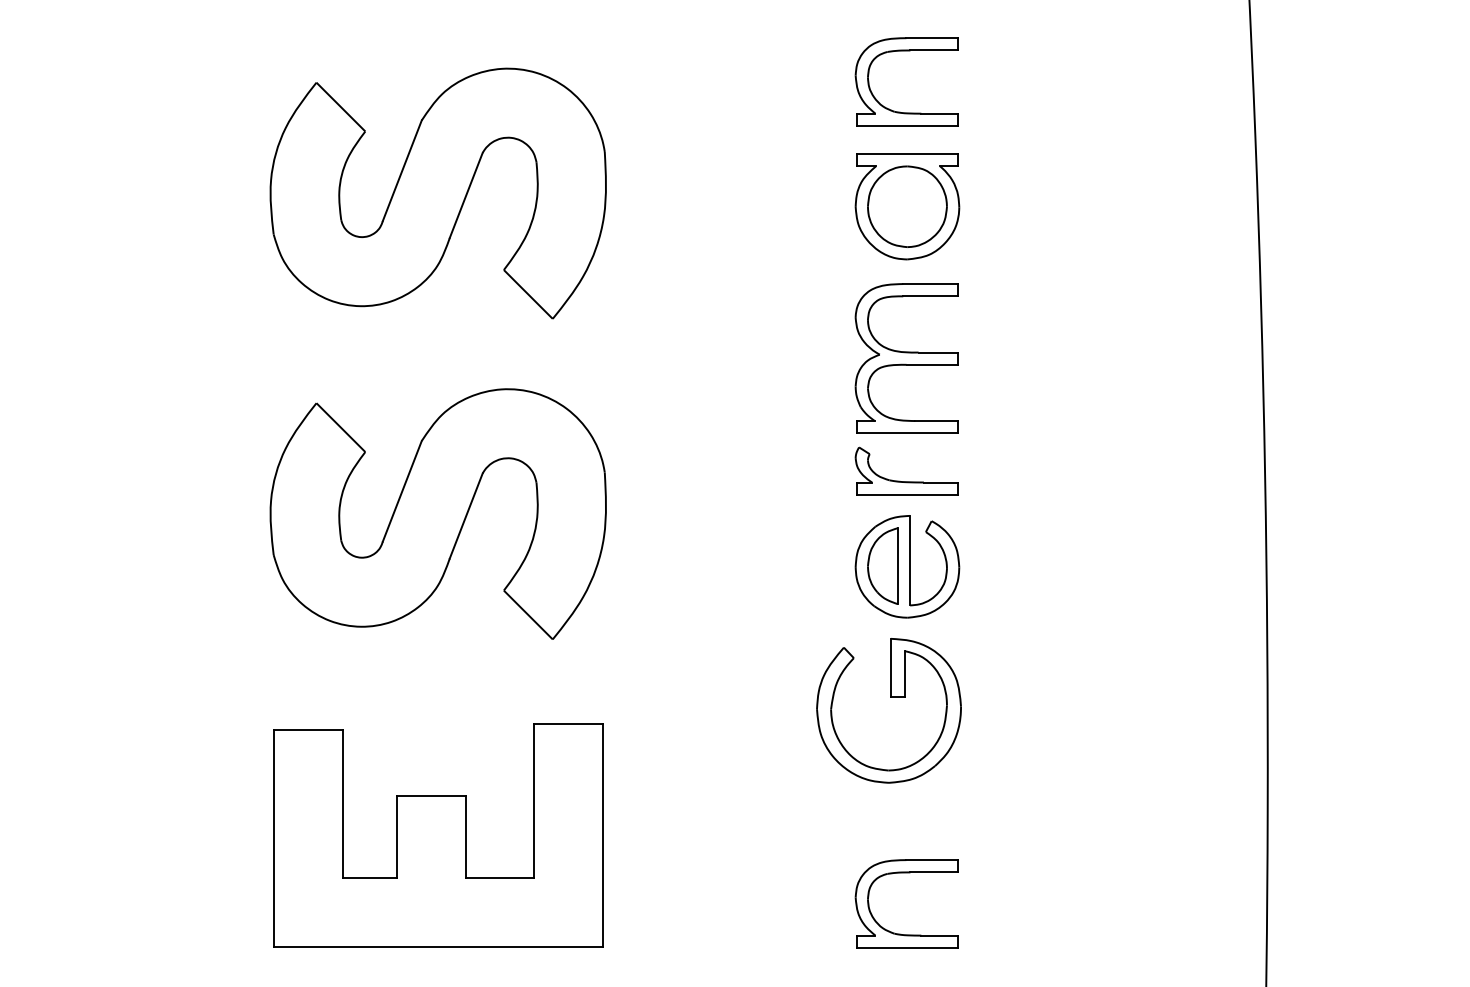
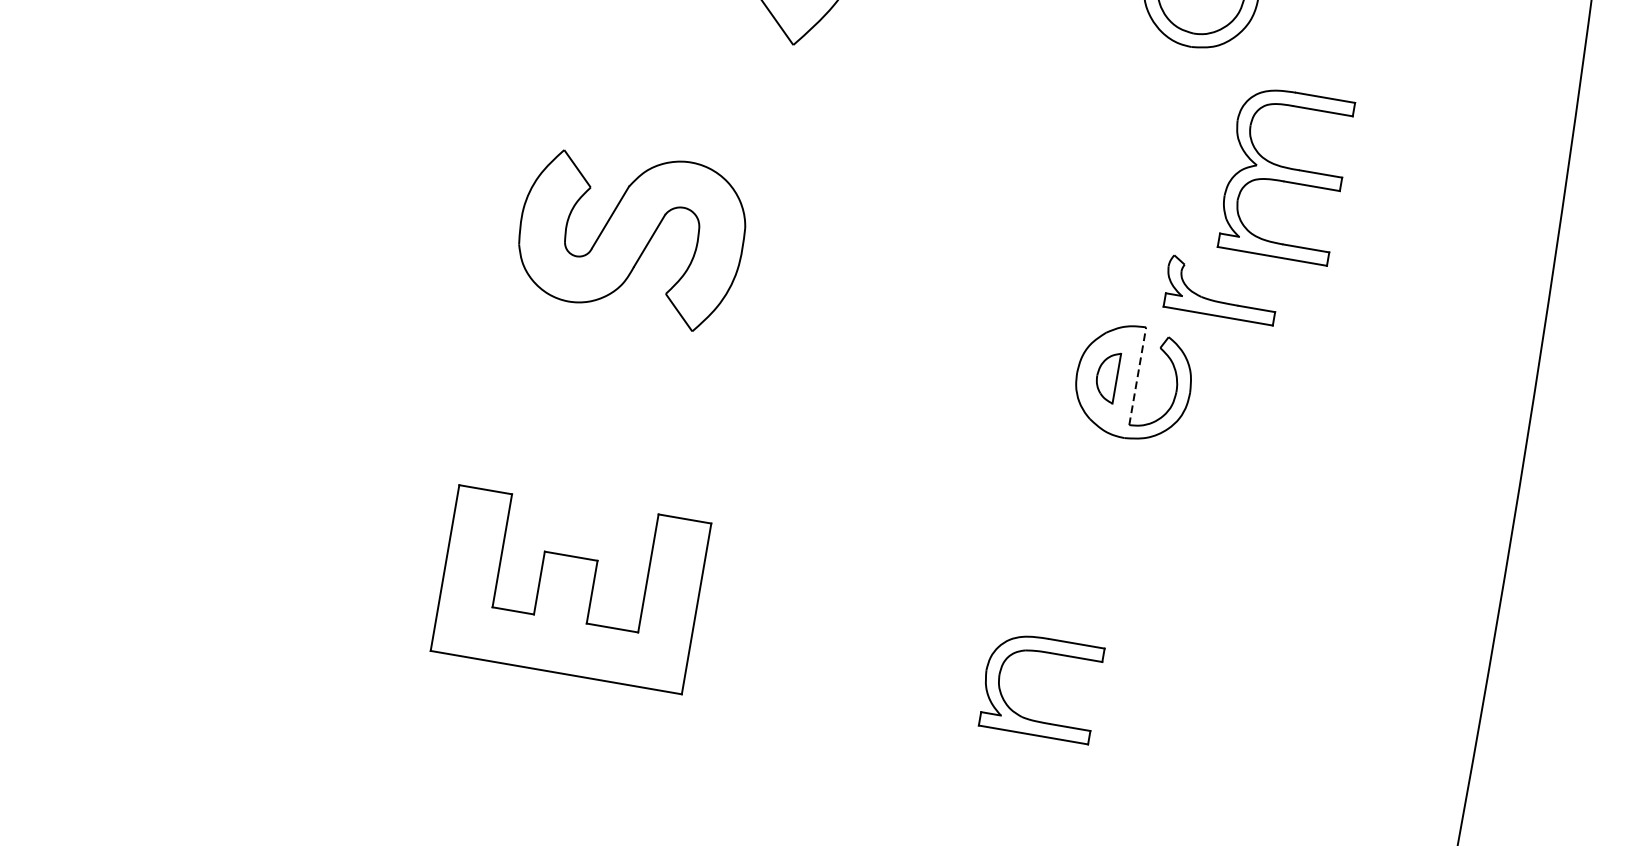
part: (906, 358) -> (1285, 174), moved
part: (906, 481) -> (1219, 301), moved
part: (437, 513) -> (630, 235), size x0.6
line: (910, 560) -> (1138, 376), solid -> dashed
part: (882, 565) -> (1106, 376), size x0.6
part: (890, 697) -> (1090, 521), removed
part: (438, 835) -> (571, 587), size x0.7
part: (906, 873) -> (1046, 653), moved

